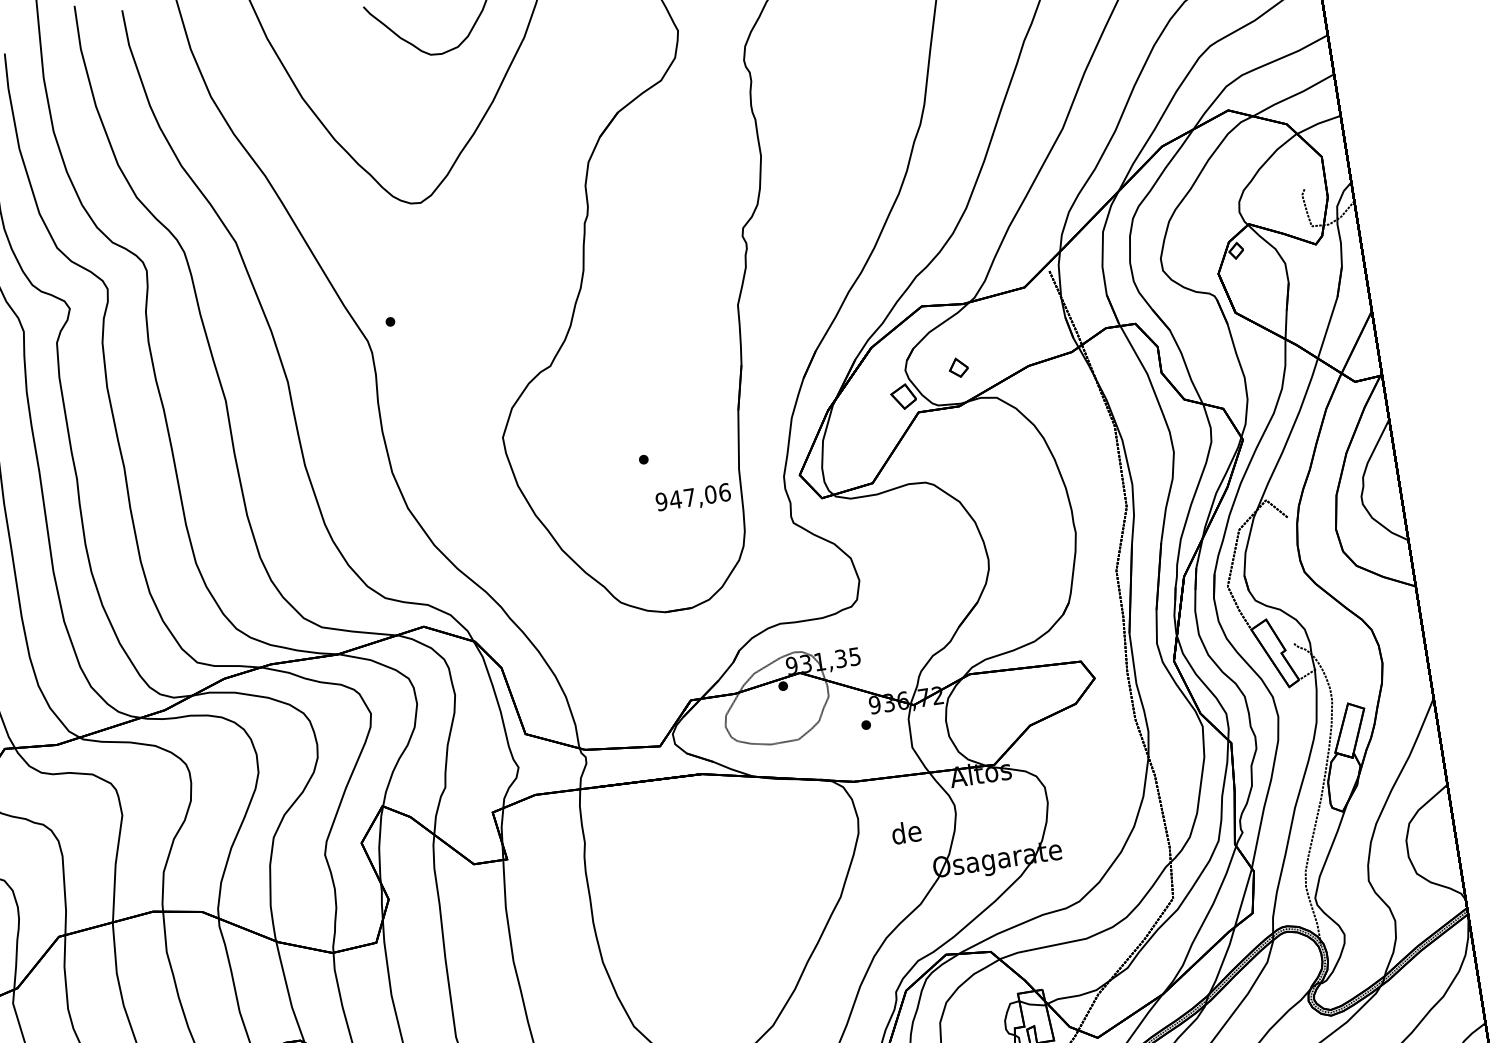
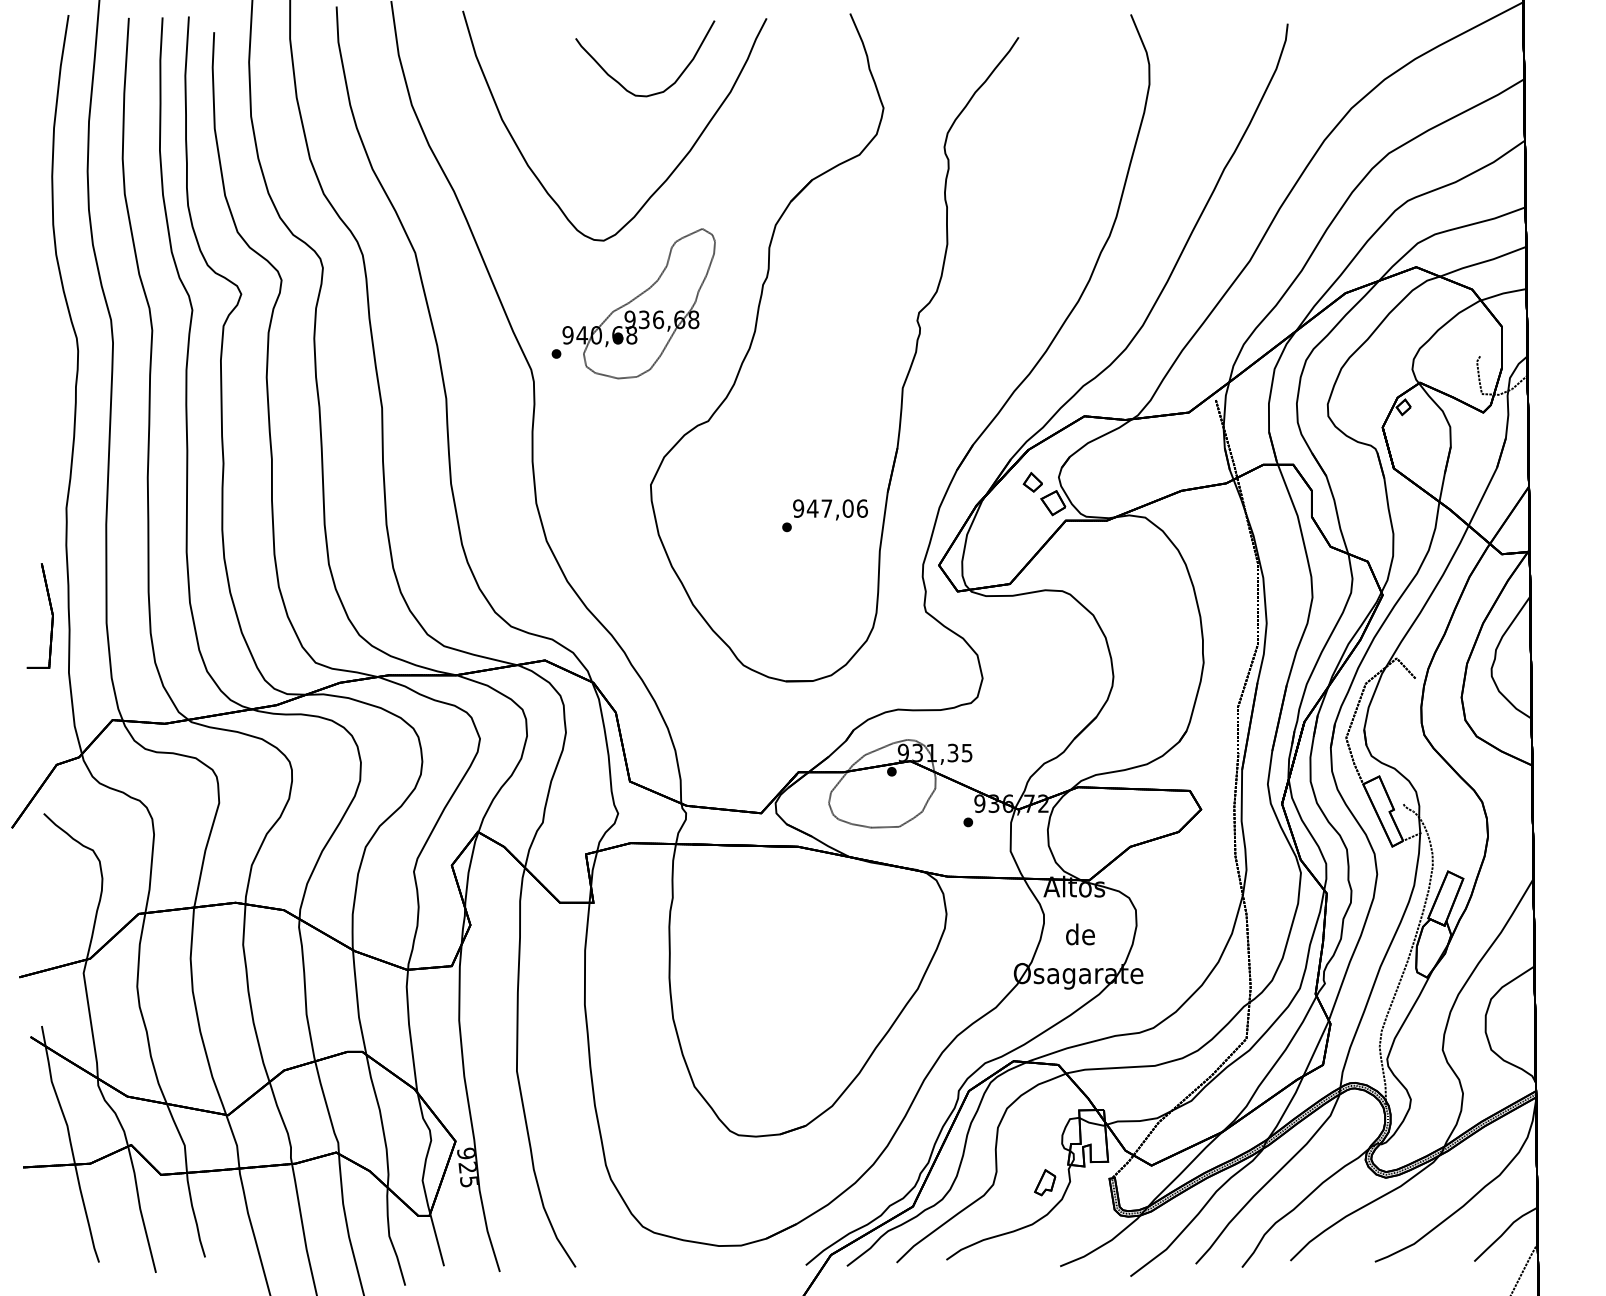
part: (464, 259) -> (638, 303), added
part: (958, 367) -> (1032, 482), moved
text: (693, 498) -> (830, 509), moved
text: (906, 832) -> (1080, 934), moved

